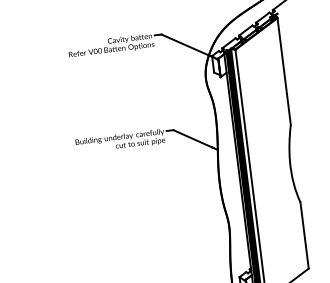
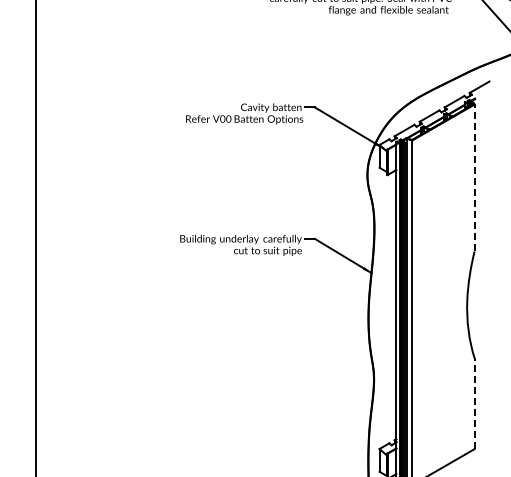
line: (284, 71) -> (474, 177), solid -> dashed
line: (304, 235) -> (474, 403), solid -> dashed

